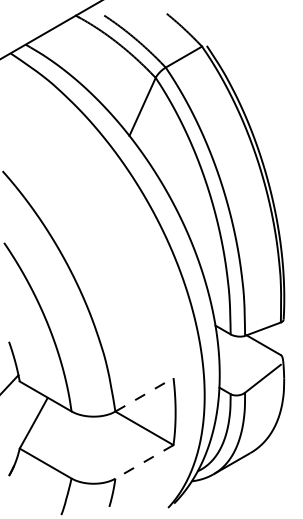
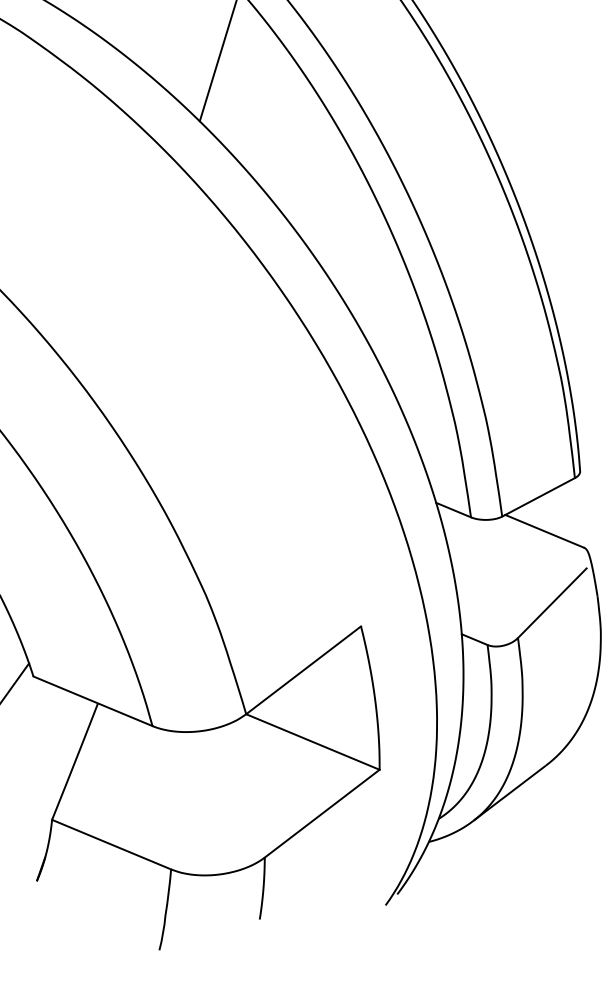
line: (144, 394) -> (303, 669), dashed -> solid
line: (144, 461) -> (322, 812), dashed -> solid

